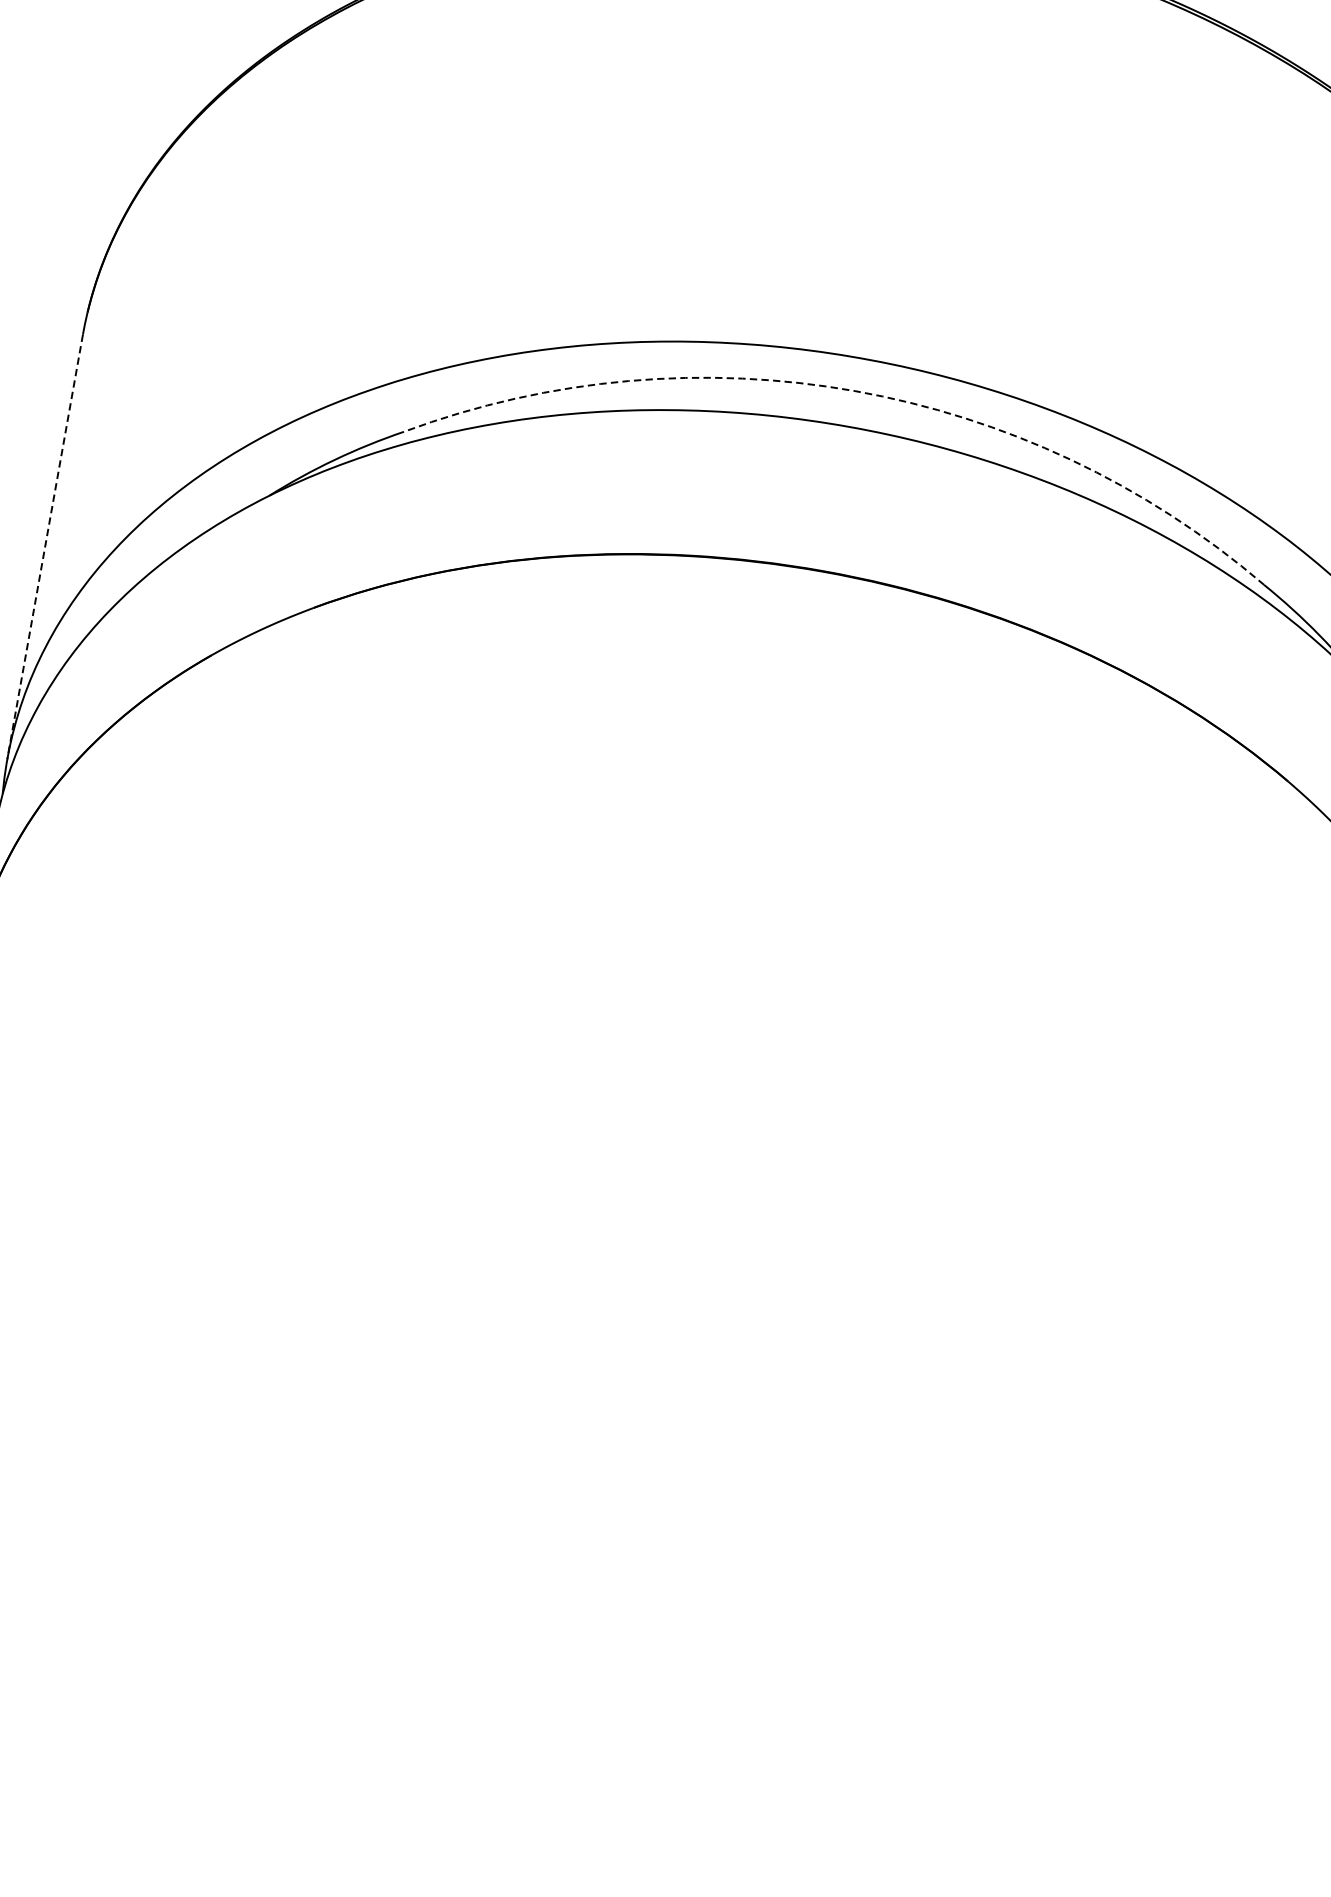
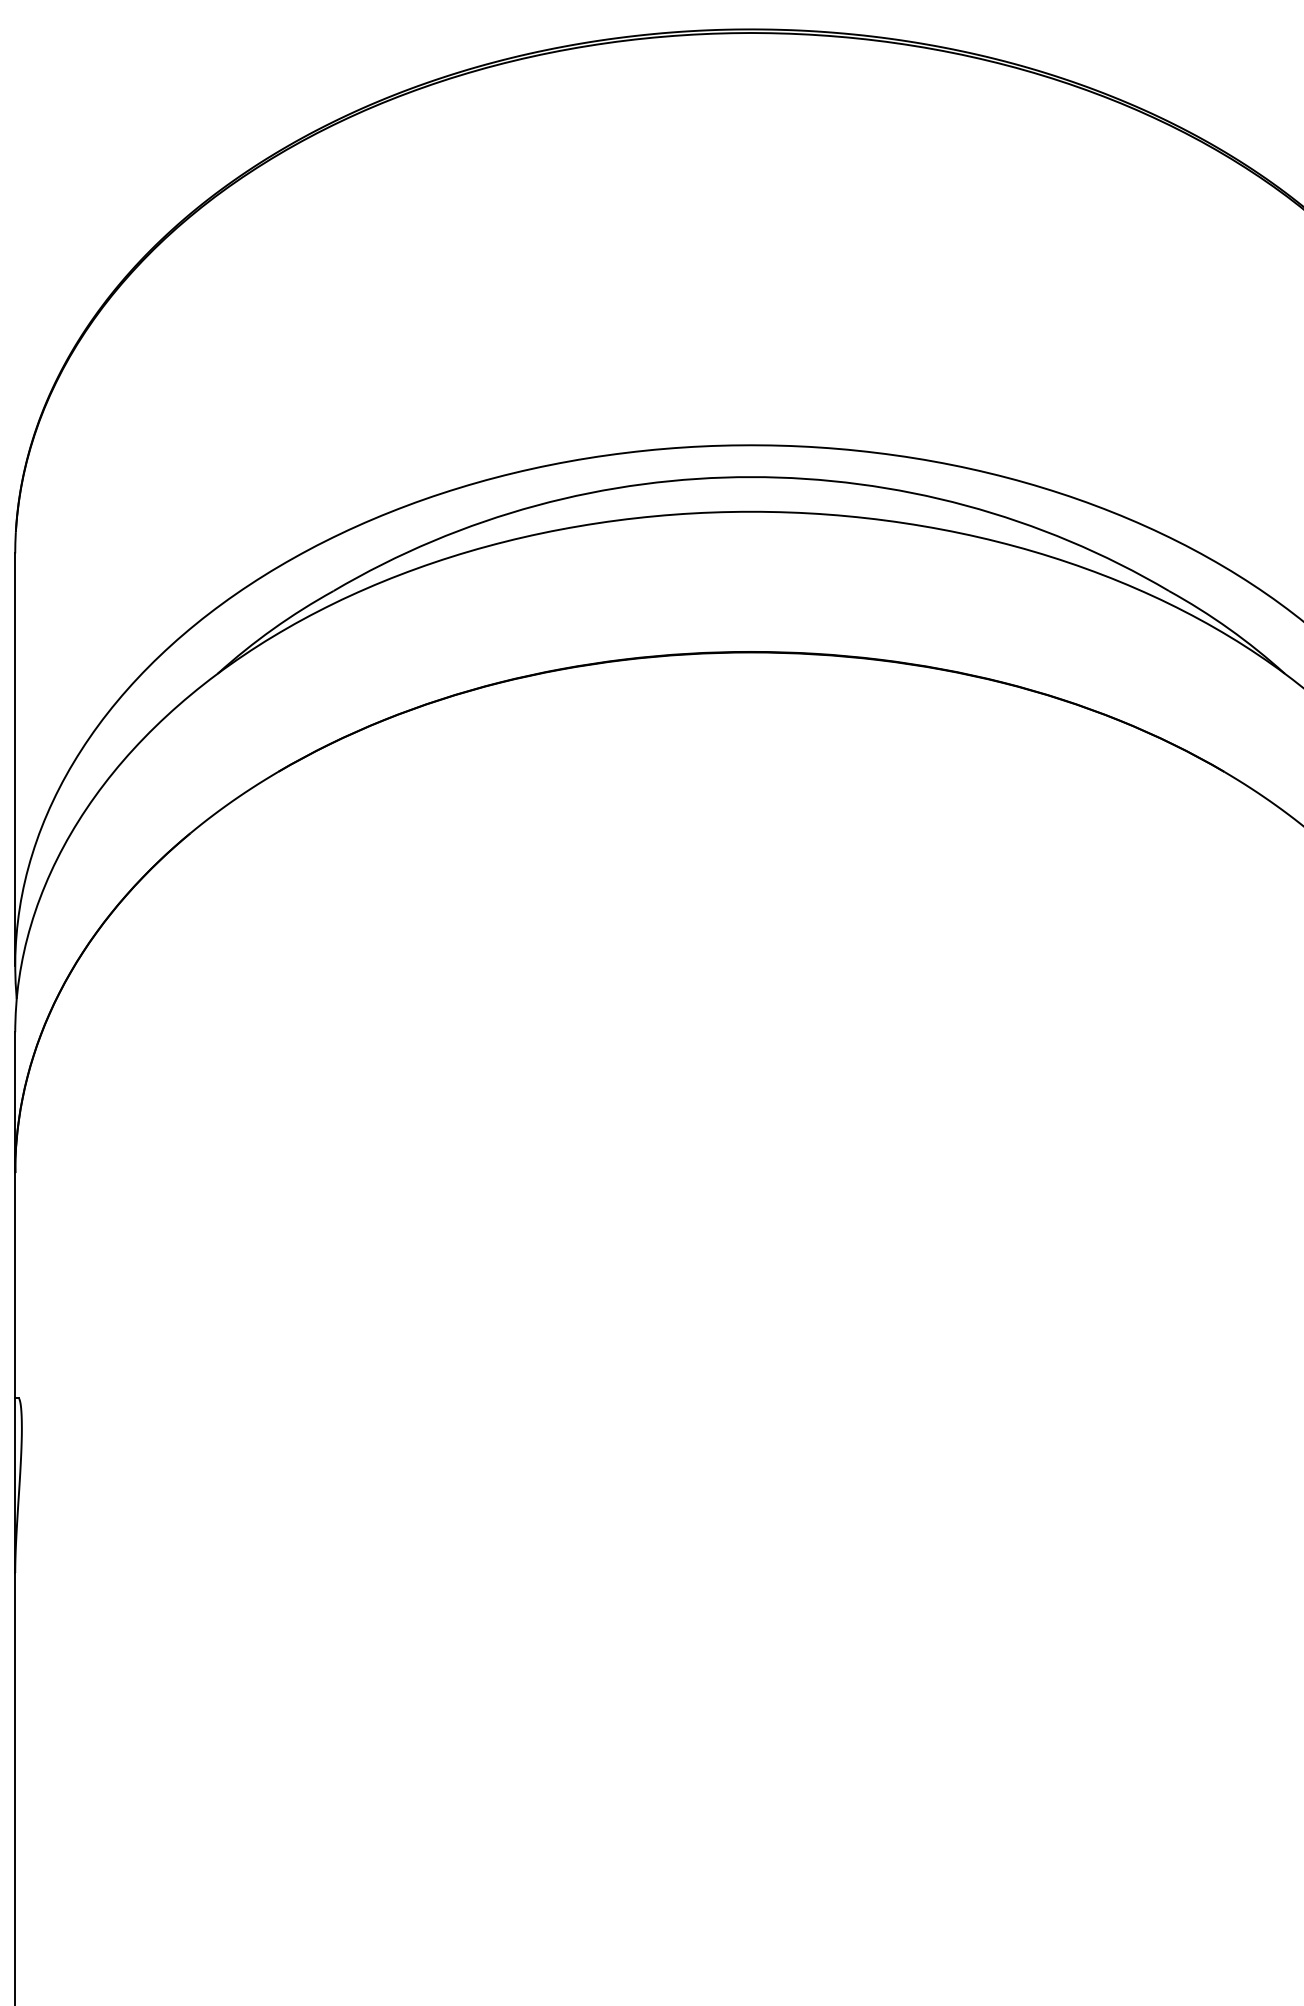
arc: (855, 391) -> (751, 477), dashed -> solid
line: (45, 547) -> (15, 760), dashed -> solid

